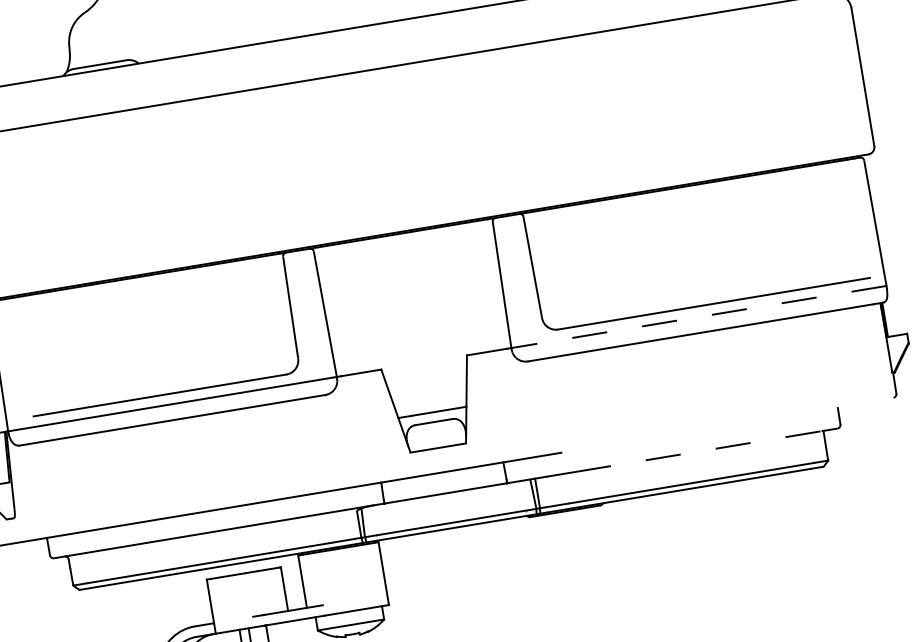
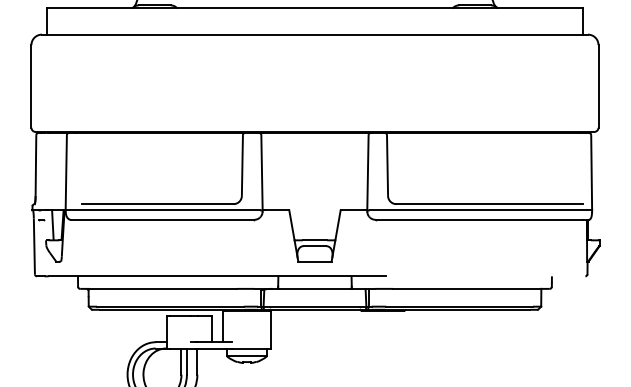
line: (700, 316) -> (480, 210), dashed -> solid
line: (698, 450) -> (466, 288), dashed -> solid

